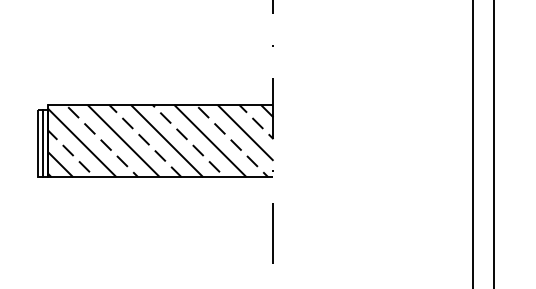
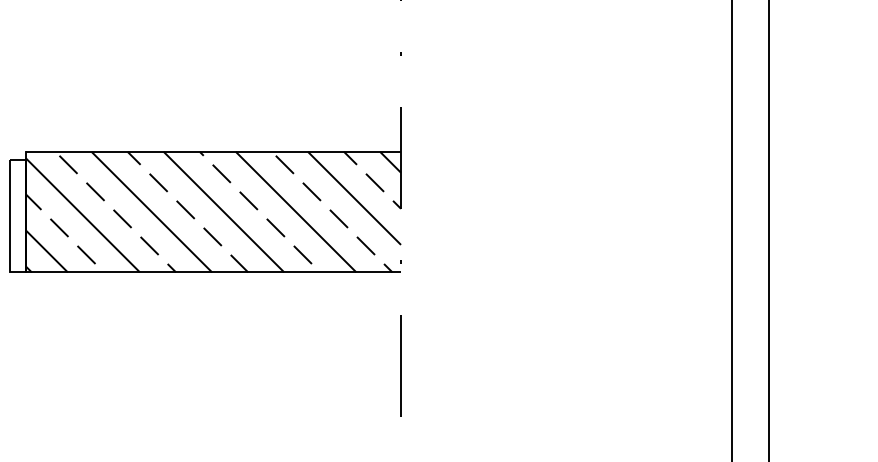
line: (43, 143) -> (18, 216), removed

